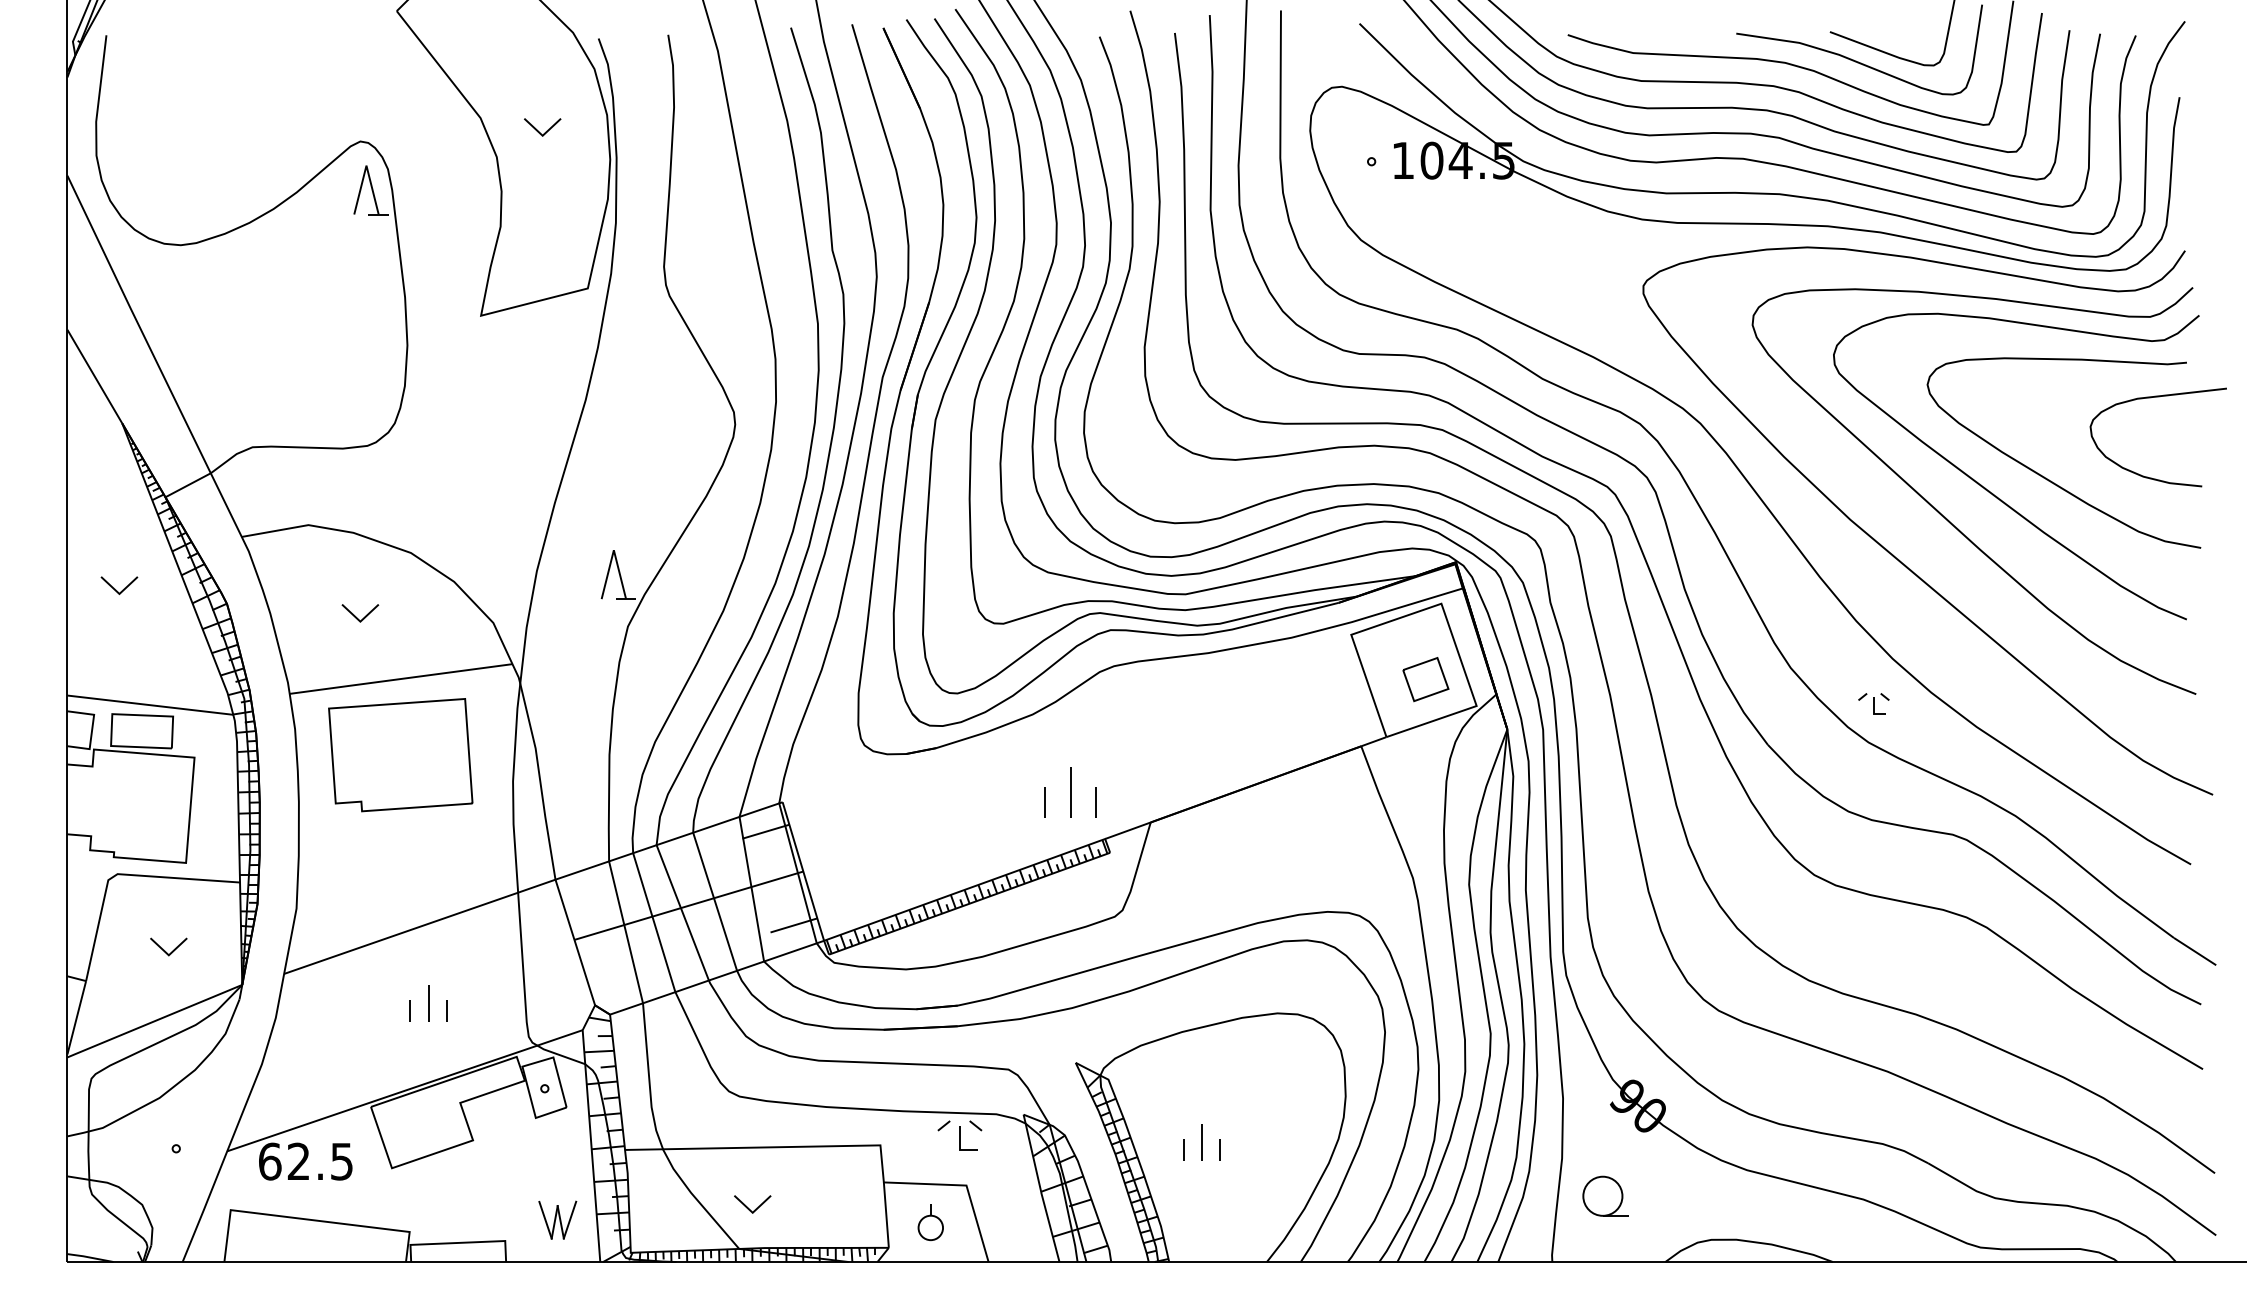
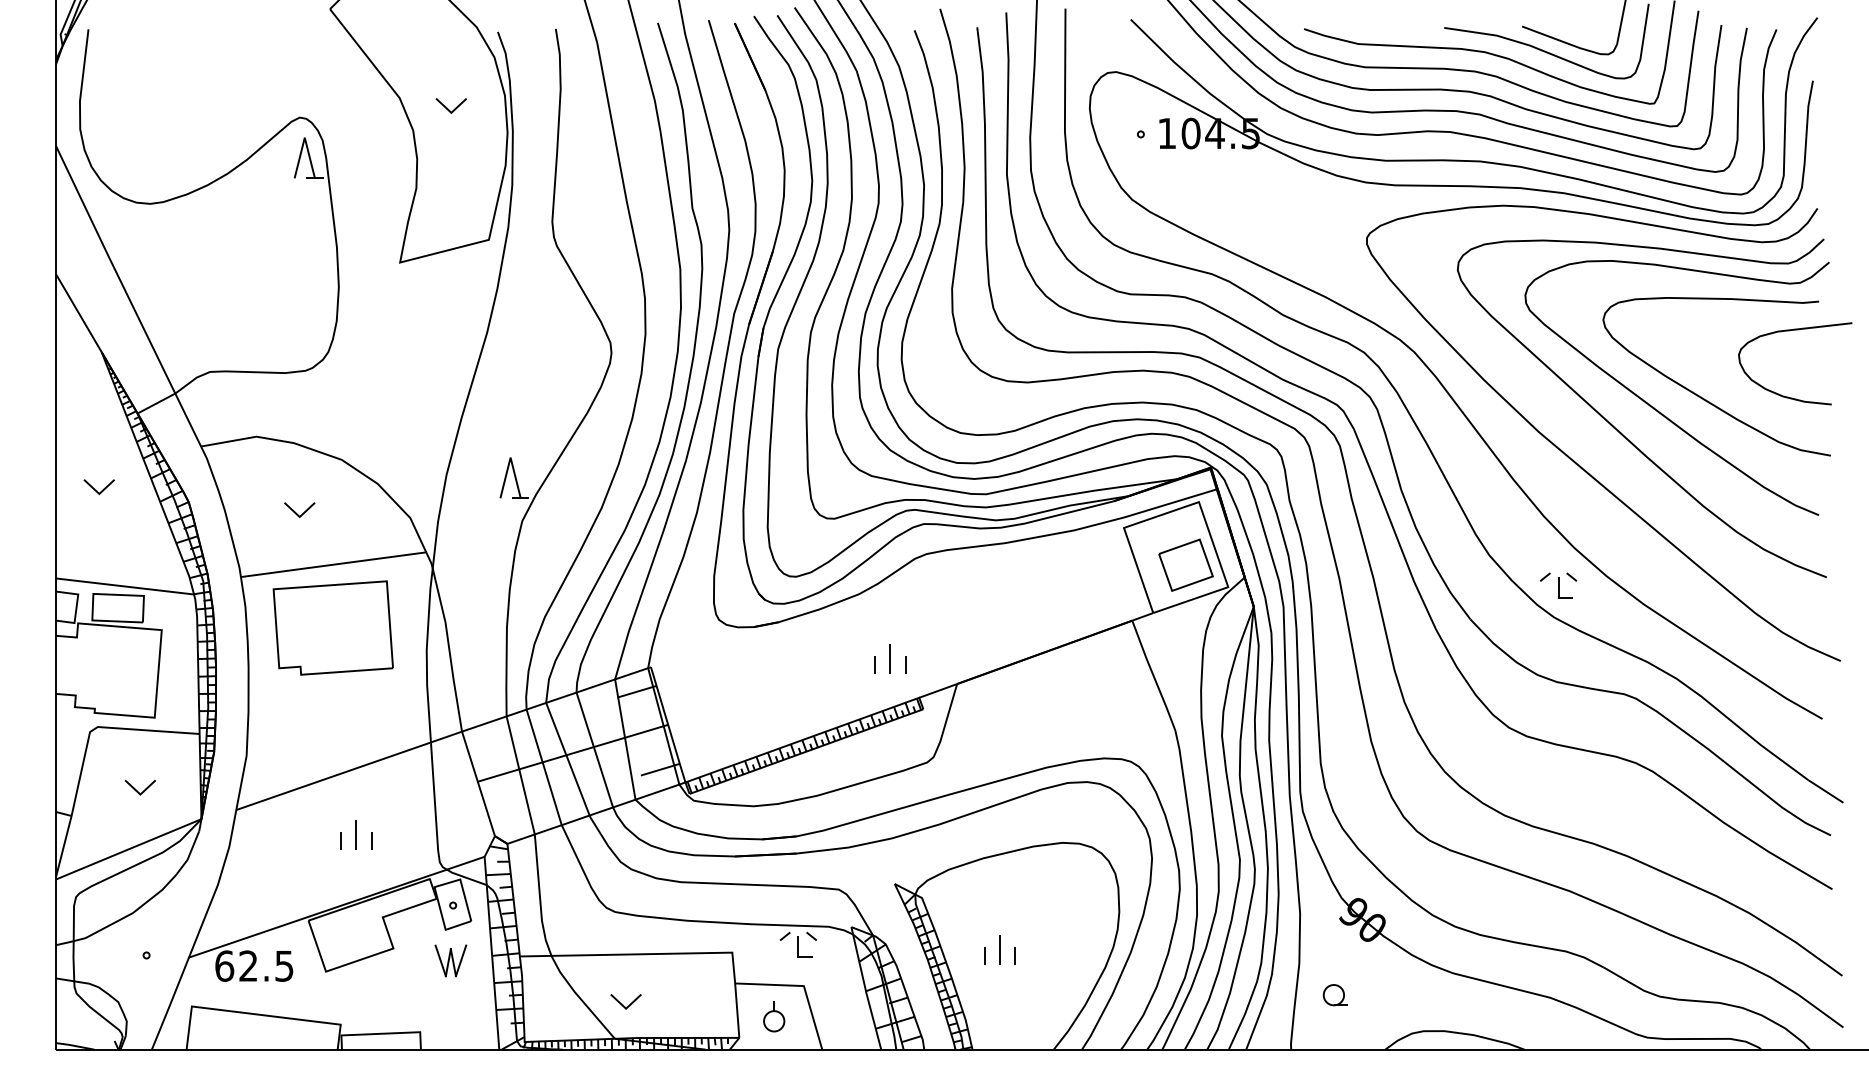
part: (1425, 678) -> (1185, 564), size x1.43
part: (1873, 703) -> (1558, 585), size x1.43
part: (1070, 791) -> (890, 658), size x0.71
part: (1604, 1196) -> (1334, 995), size x0.62
part: (557, 1219) -> (450, 960), moved

